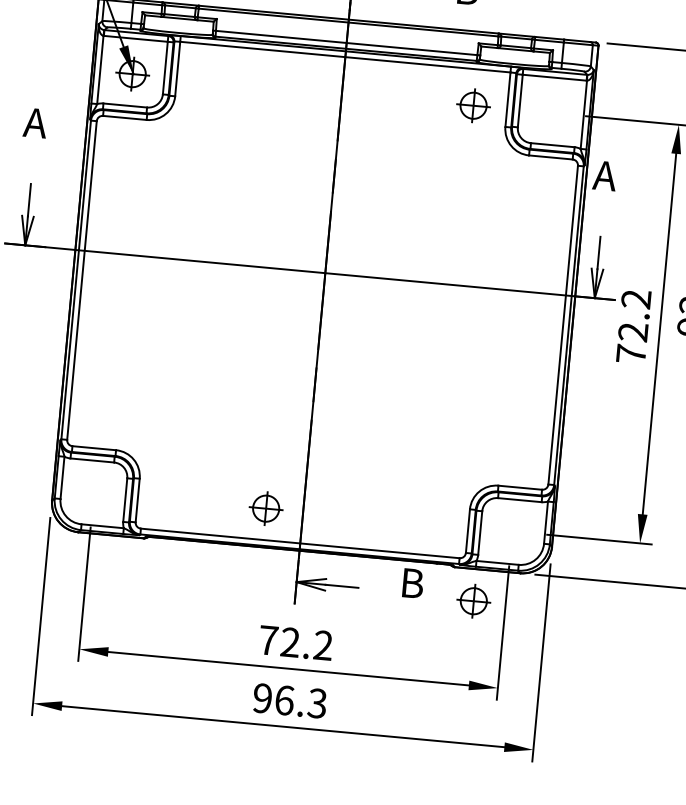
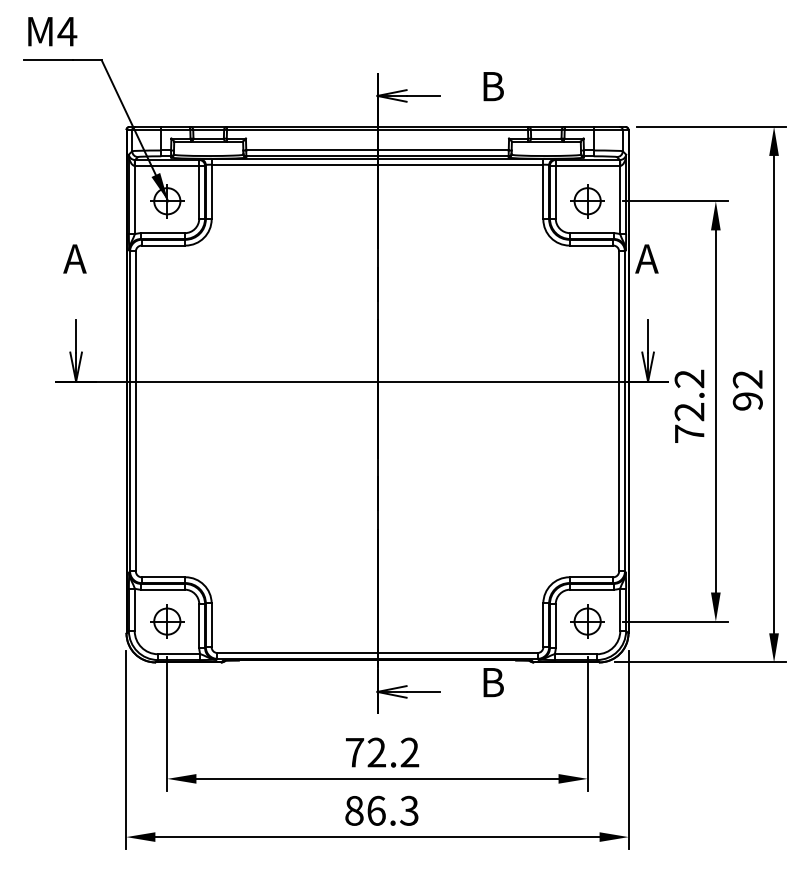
part: (473, 105) -> (587, 201), moved
part: (266, 508) -> (167, 621), moved
part: (473, 601) -> (587, 621), moved
text: (262, 698) -> (354, 810), 96.3 -> 86.3

